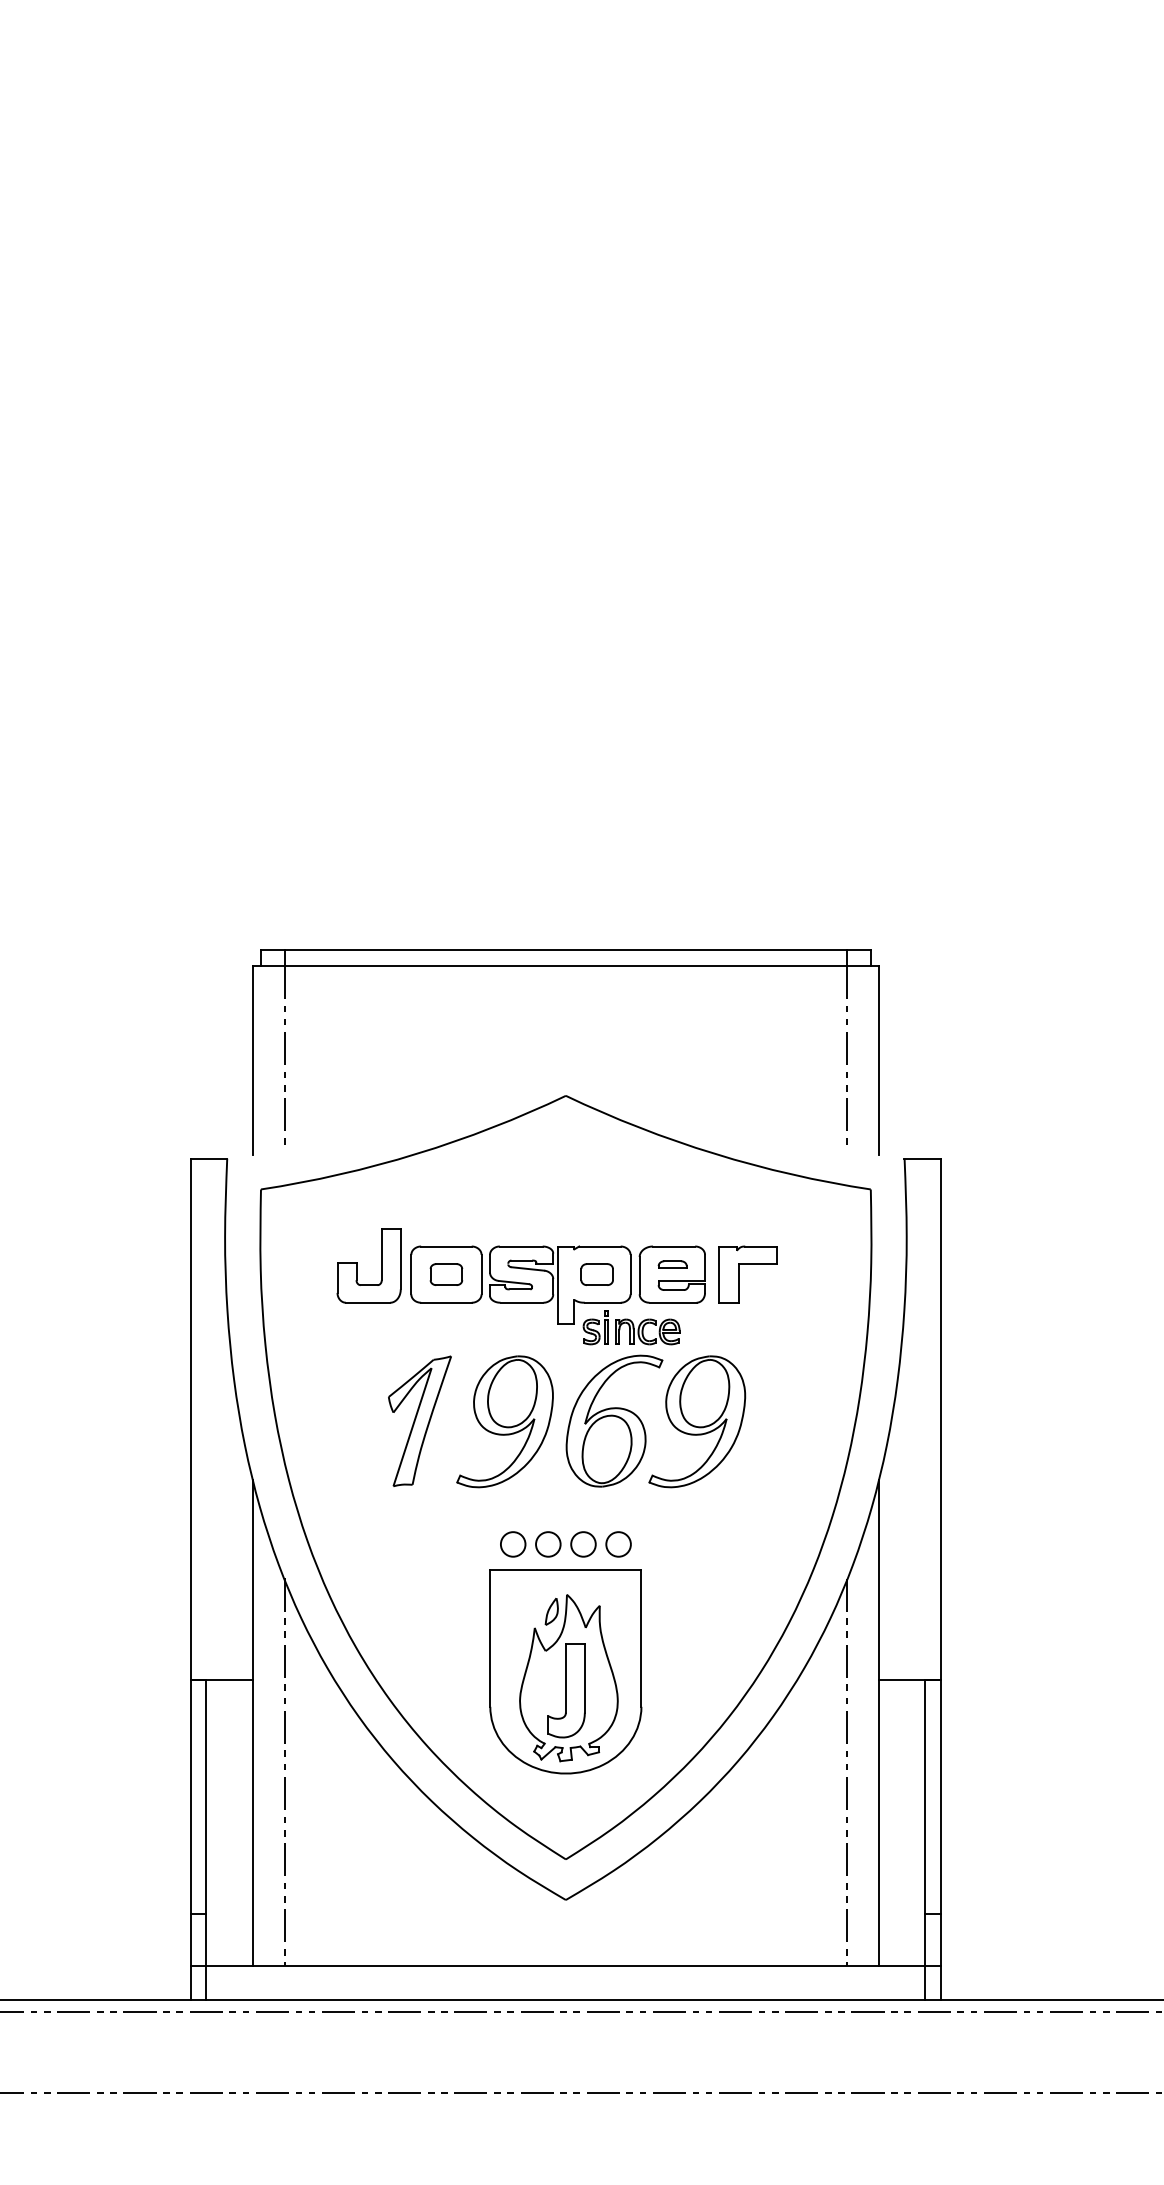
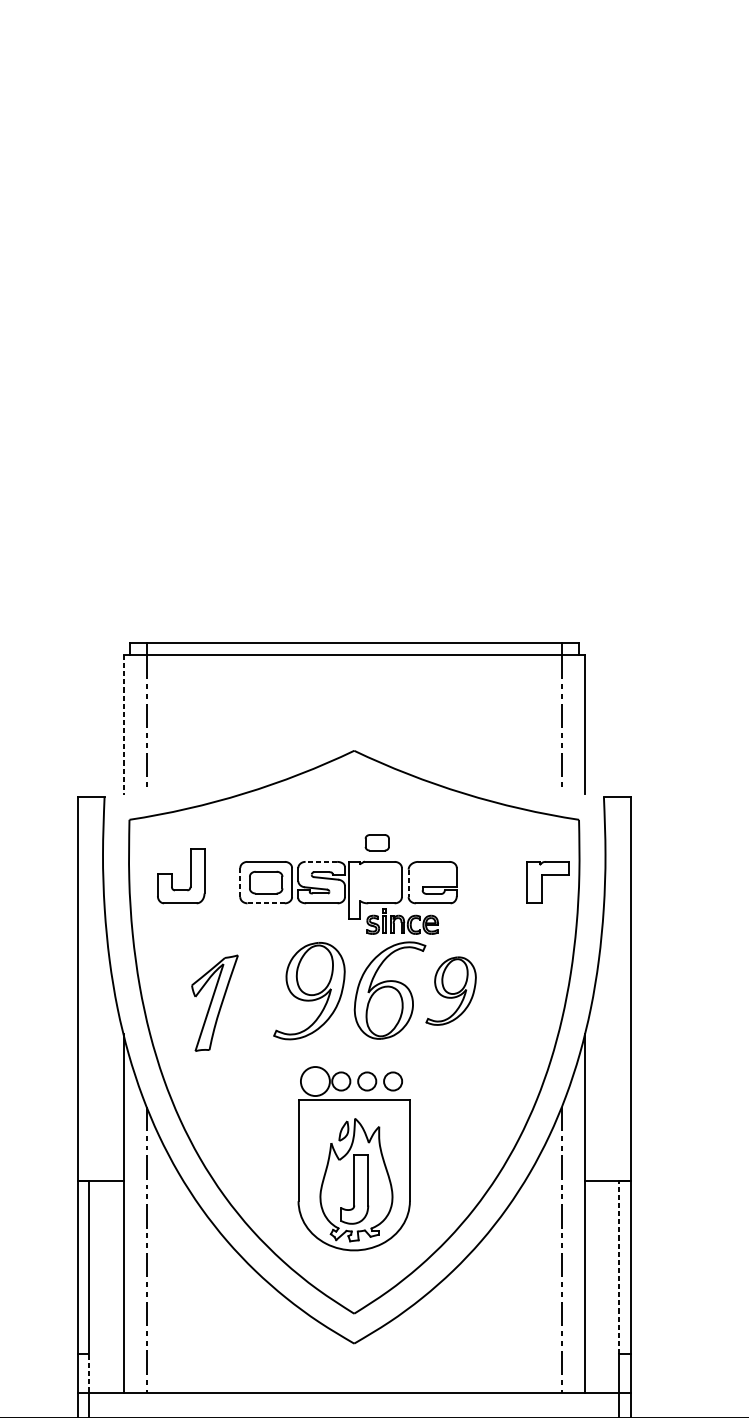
line: (253, 1060) -> (123, 724), solid -> dashed
line: (520, 1246) -> (320, 861), solid -> dashed
part: (672, 1264) -> (432, 875), removed
part: (357, 1265) -> (172, 875), moved
line: (411, 1274) -> (240, 882), solid -> dashed
part: (446, 1274) -> (266, 882), size x1.4
part: (596, 1274) -> (376, 842), moved
part: (739, 1274) -> (541, 882), moved
line: (639, 1275) -> (408, 883), solid -> dashed
line: (446, 1302) -> (266, 903), solid -> dashed
part: (419, 1420) -> (214, 1002), moved
part: (697, 1421) -> (451, 990), size x0.7
circle: (512, 1544) -> (314, 1081), size x1.6
line: (925, 1796) -> (619, 1267), solid -> dashed
line: (206, 1939) -> (89, 1372), solid -> dashed

